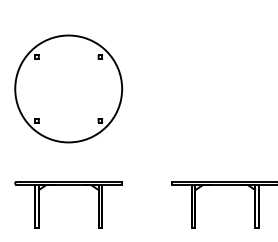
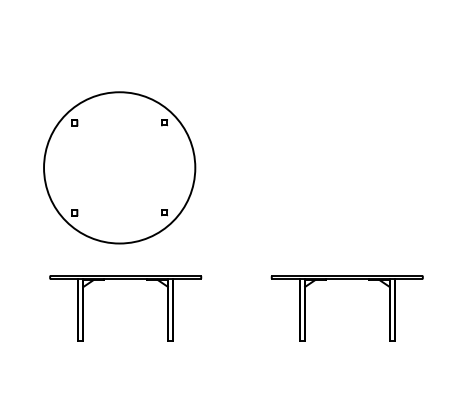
part: (68, 88) -> (119, 167), moved

